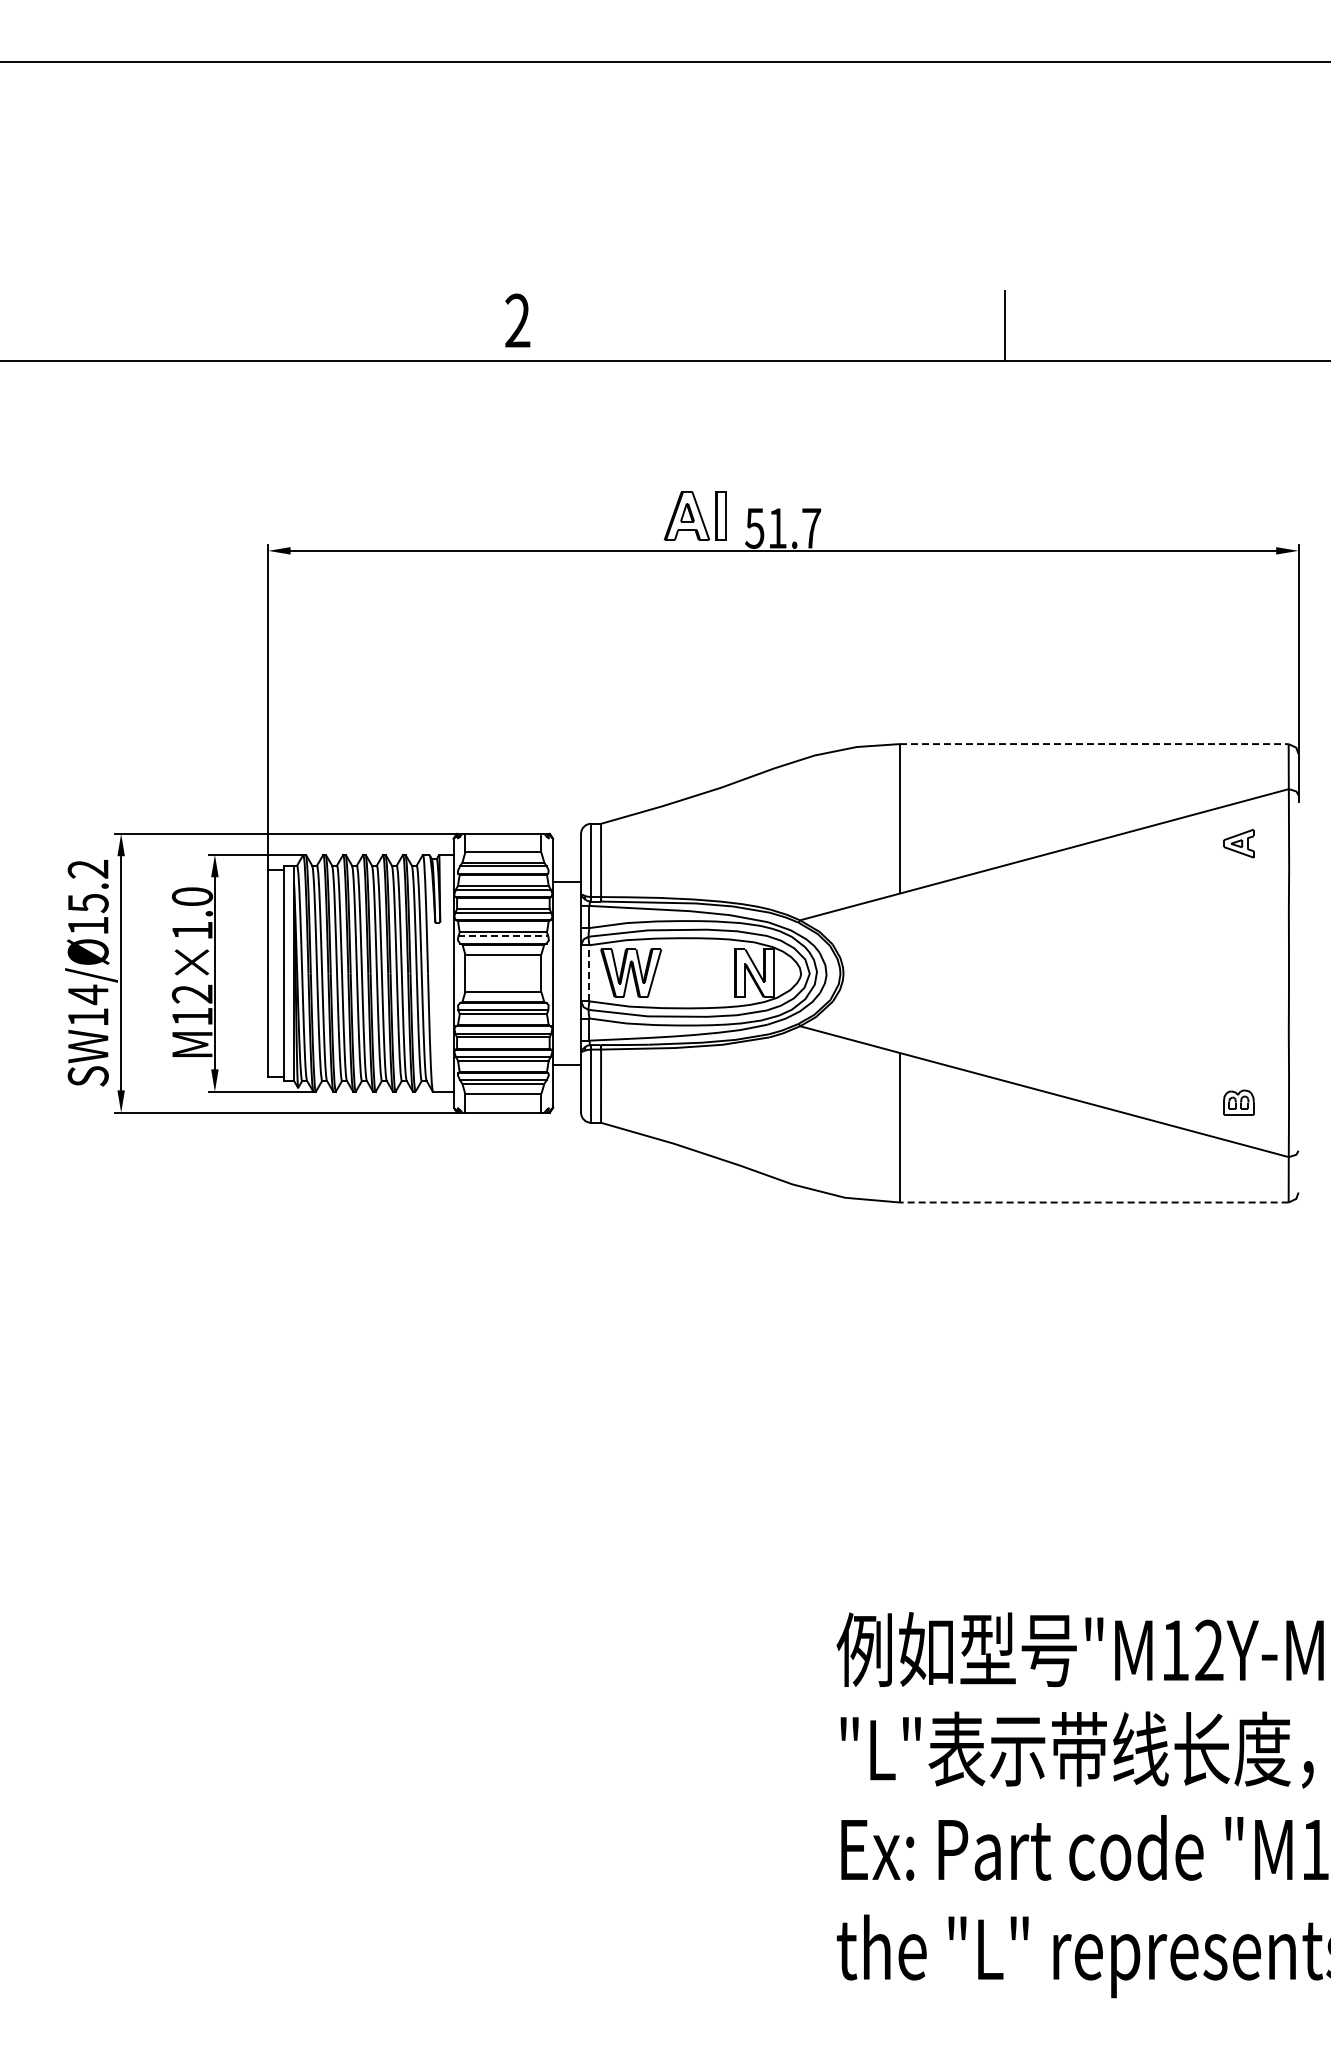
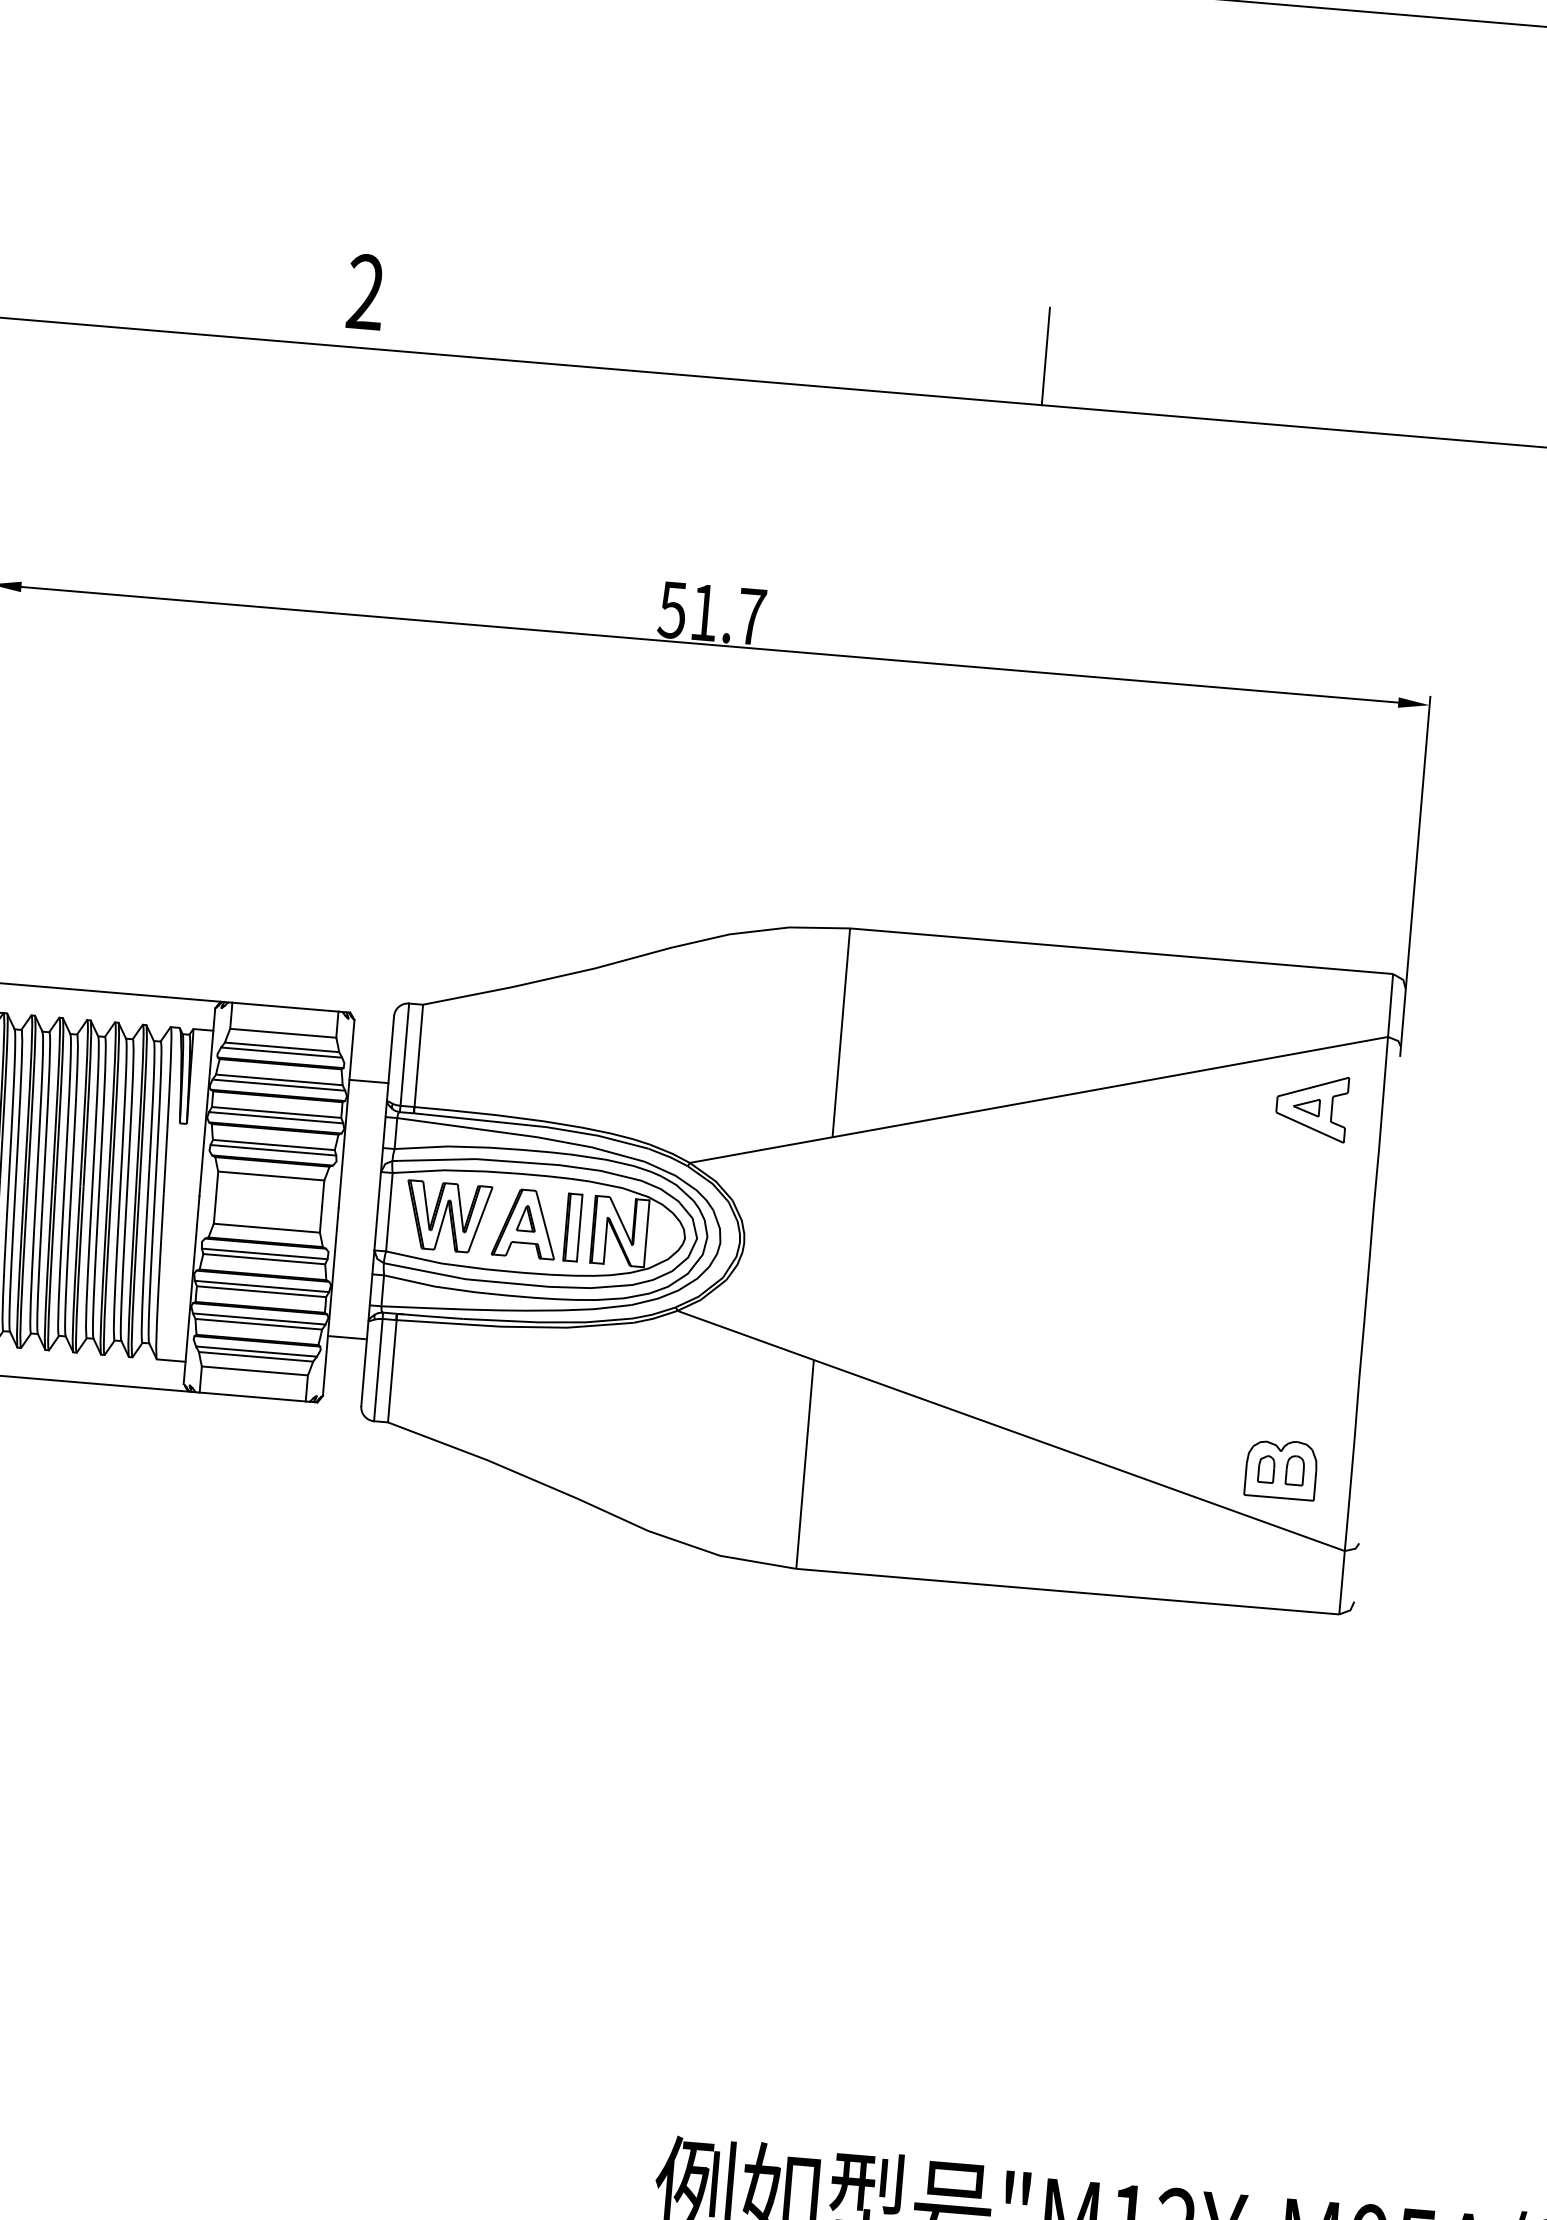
part: (694, 515) -> (536, 1223), moved
line: (1095, 744) -> (1123, 951), dashed -> solid
part: (1238, 843) -> (1311, 1107), size x1.67
line: (503, 936) -> (273, 1150), dashed -> solid
line: (589, 972) -> (389, 1211), dashed -> solid
part: (1238, 1102) -> (1280, 1468), size x1.67
line: (1092, 1202) -> (1065, 1591), dashed -> solid

